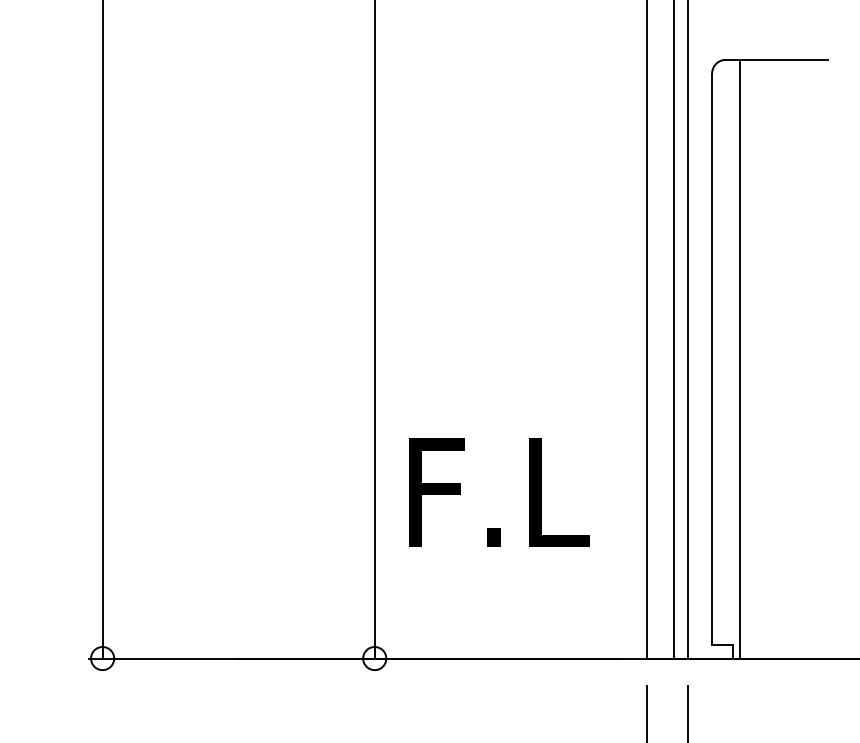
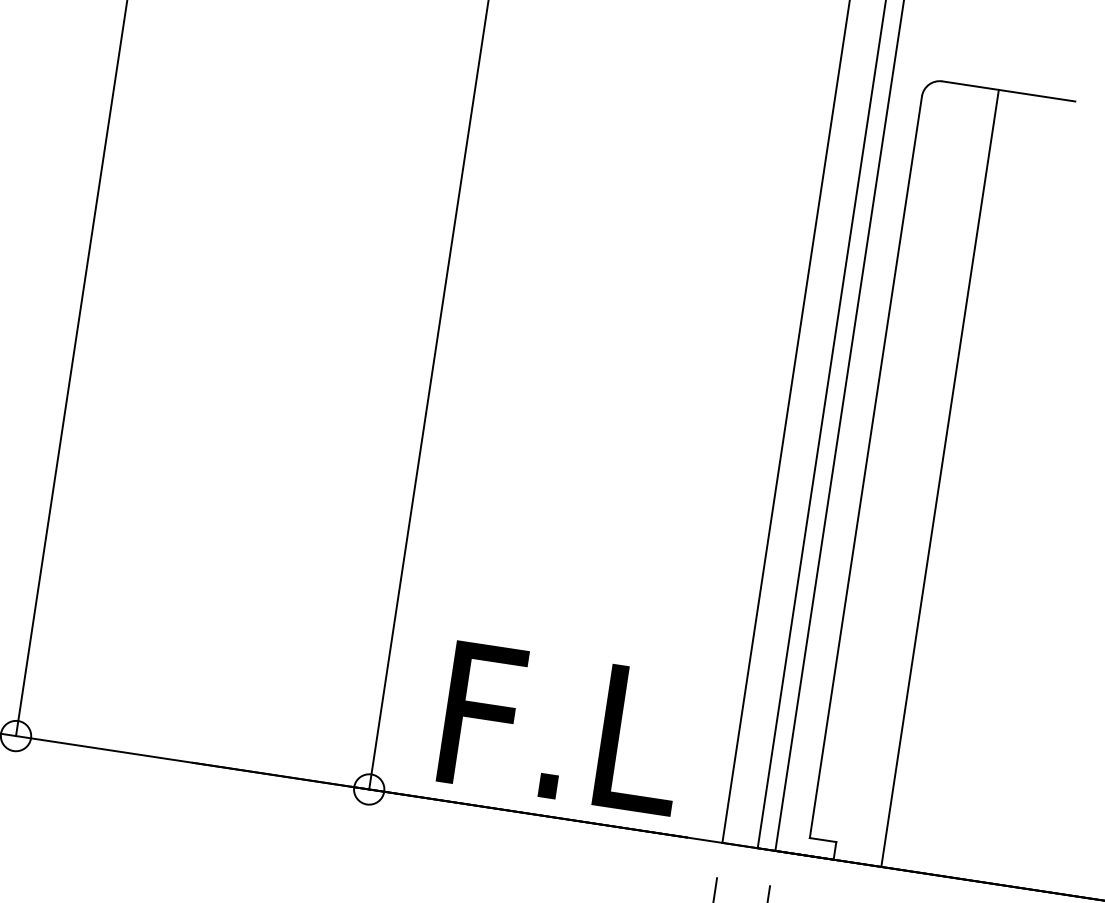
line: (740, 358) -> (940, 477), moved
text: (499, 492) -> (563, 728), moved

